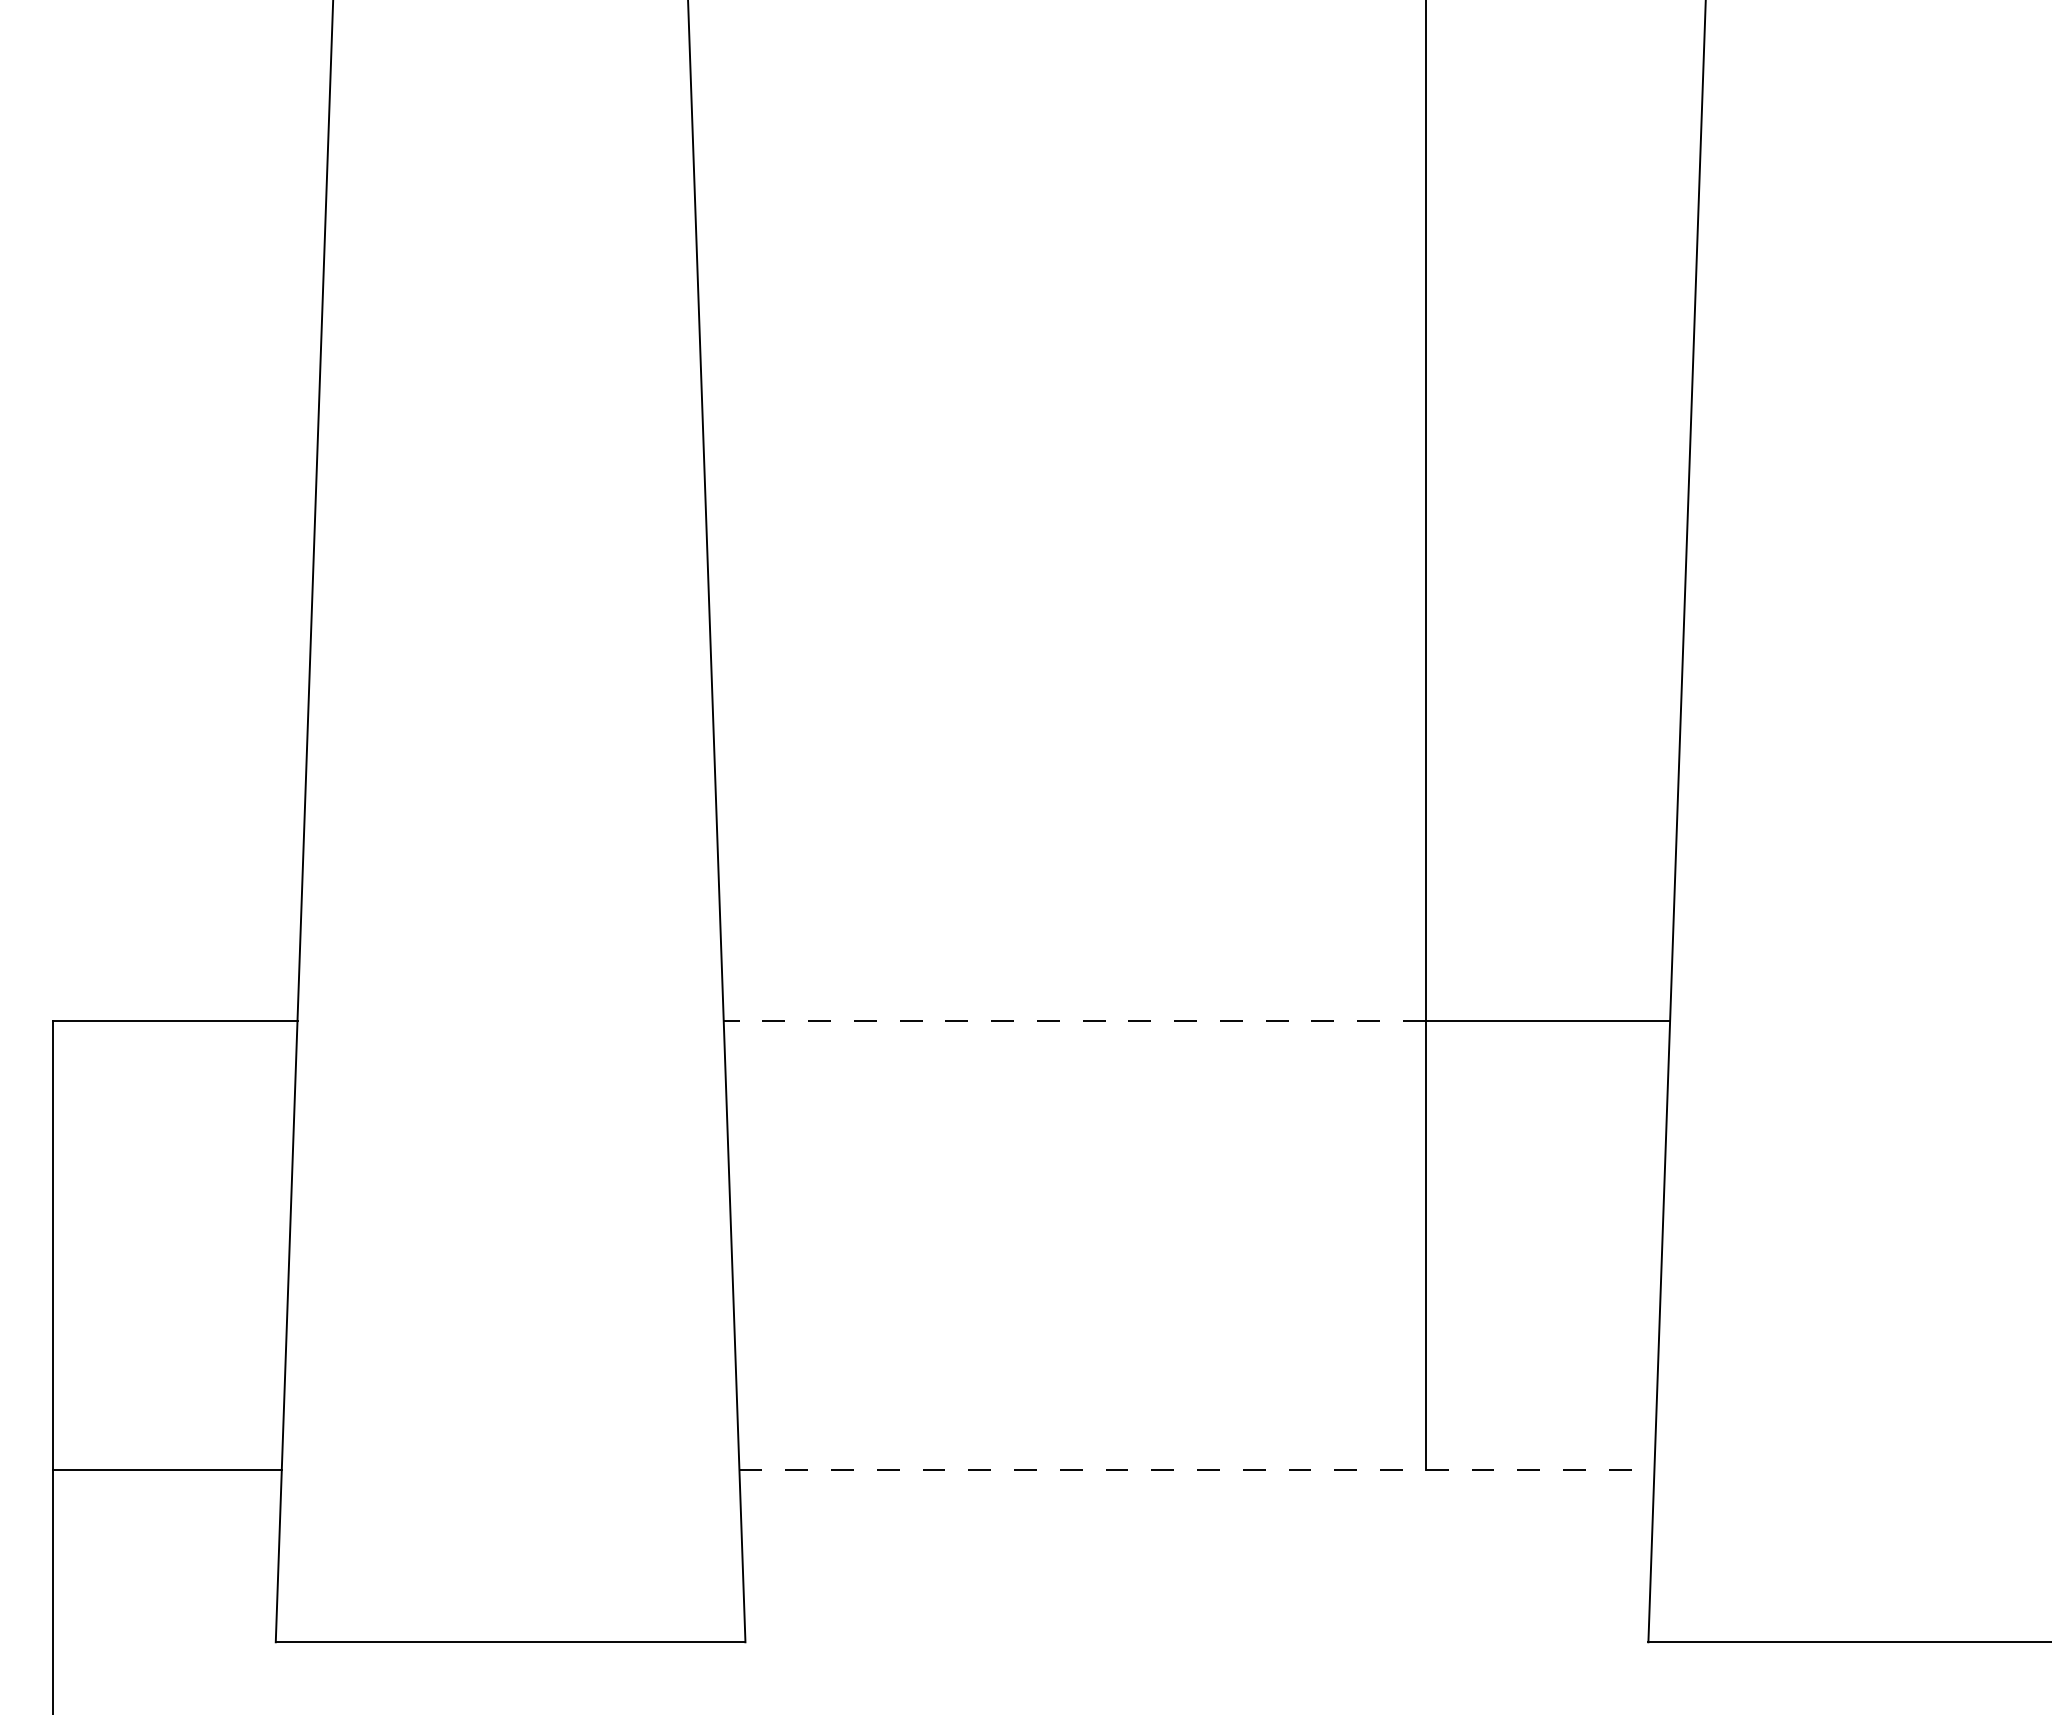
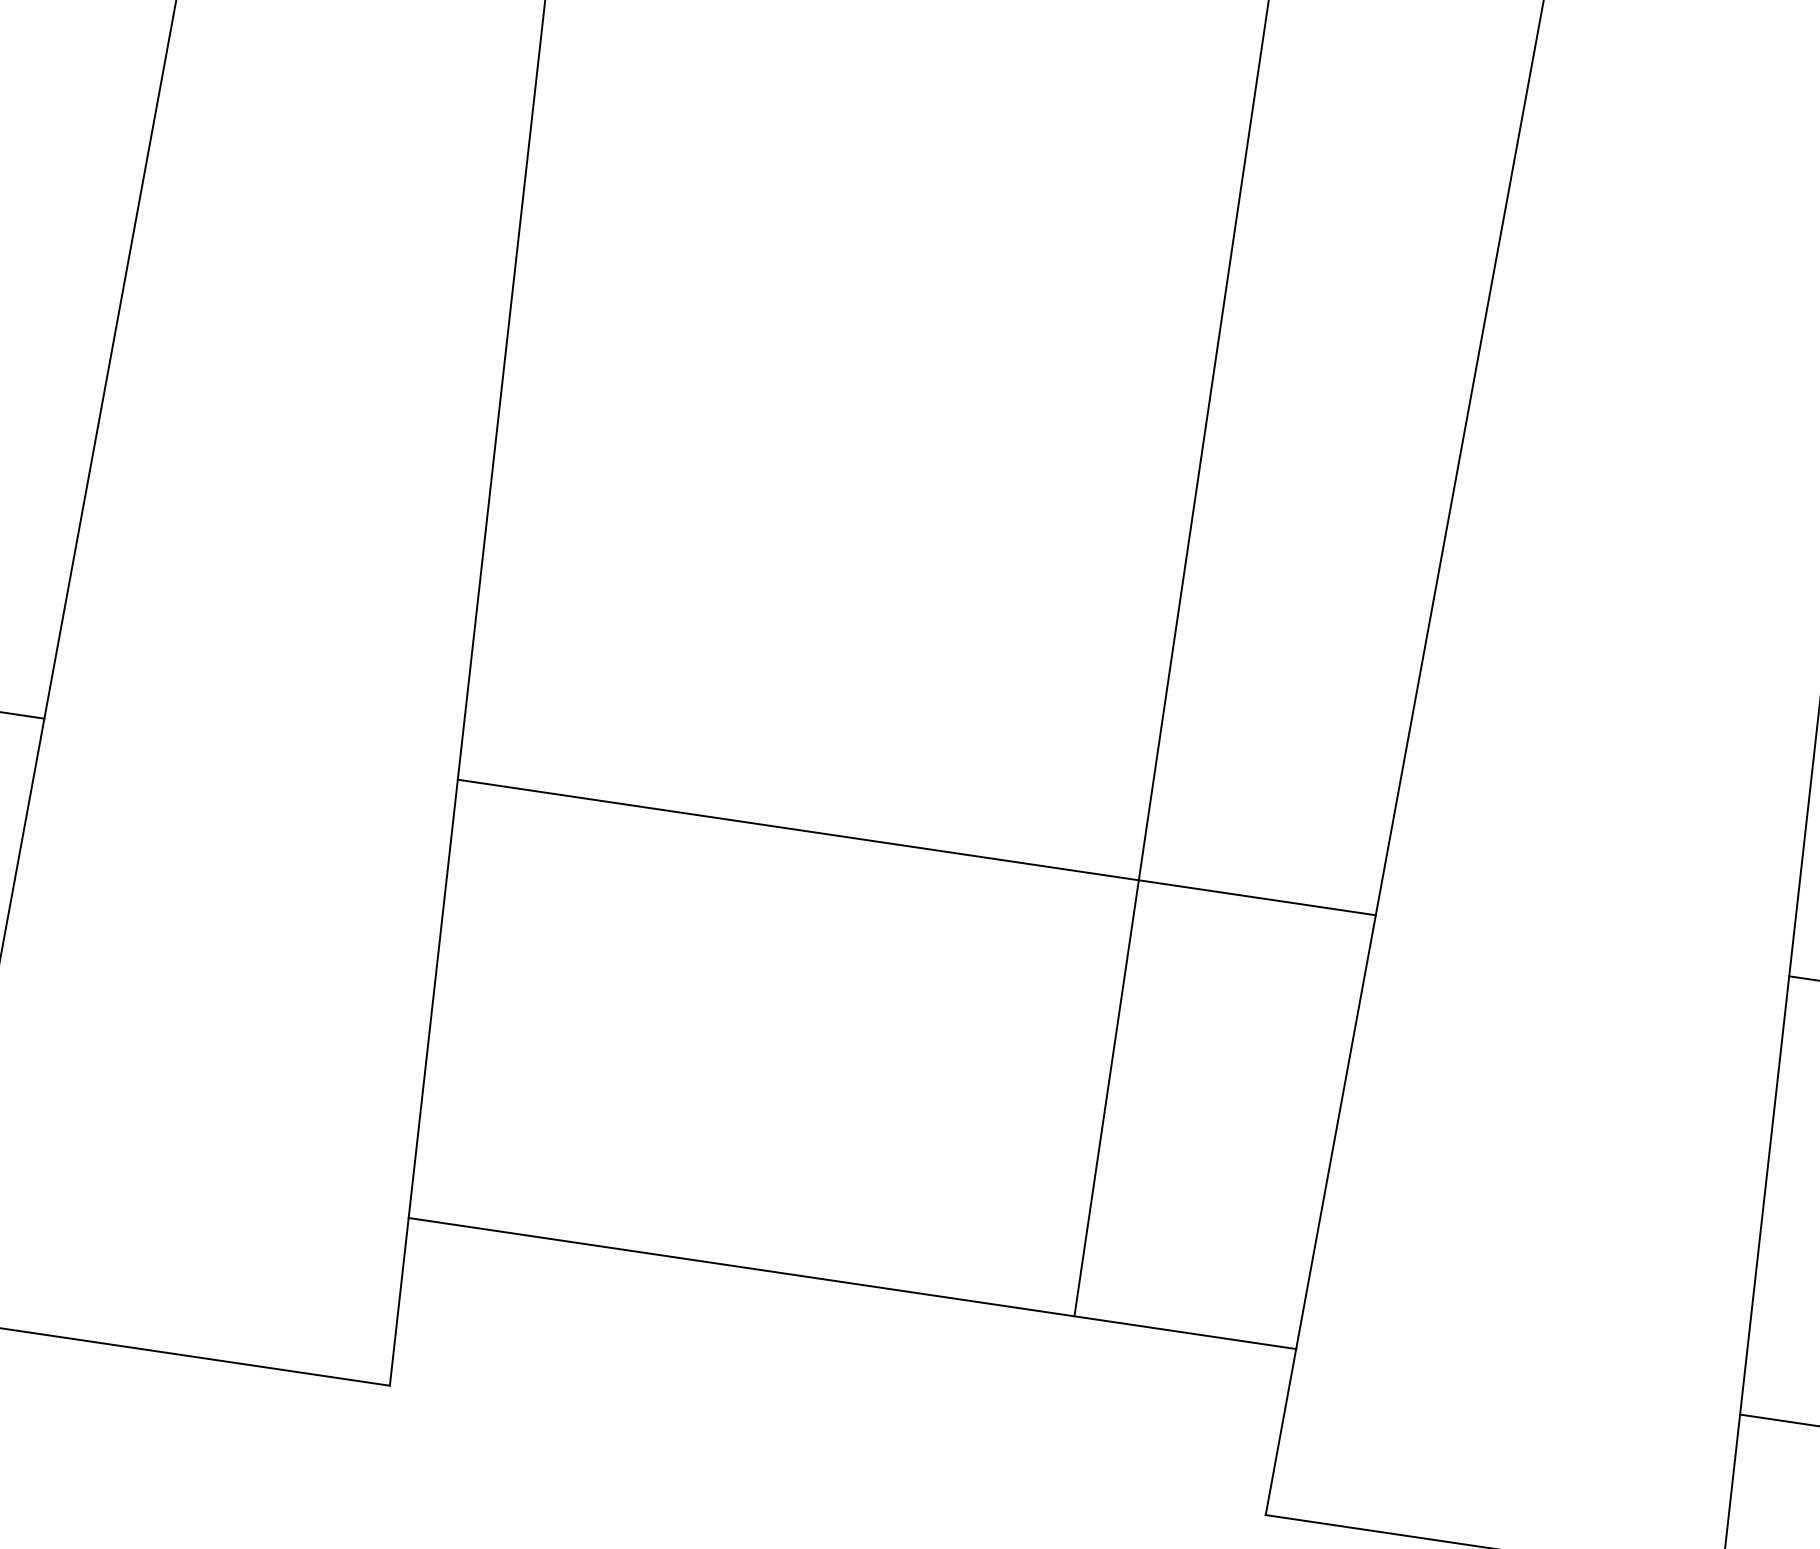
line: (1074, 1020) -> (798, 829), dashed -> solid
line: (1197, 1470) -> (852, 1283), dashed -> solid

